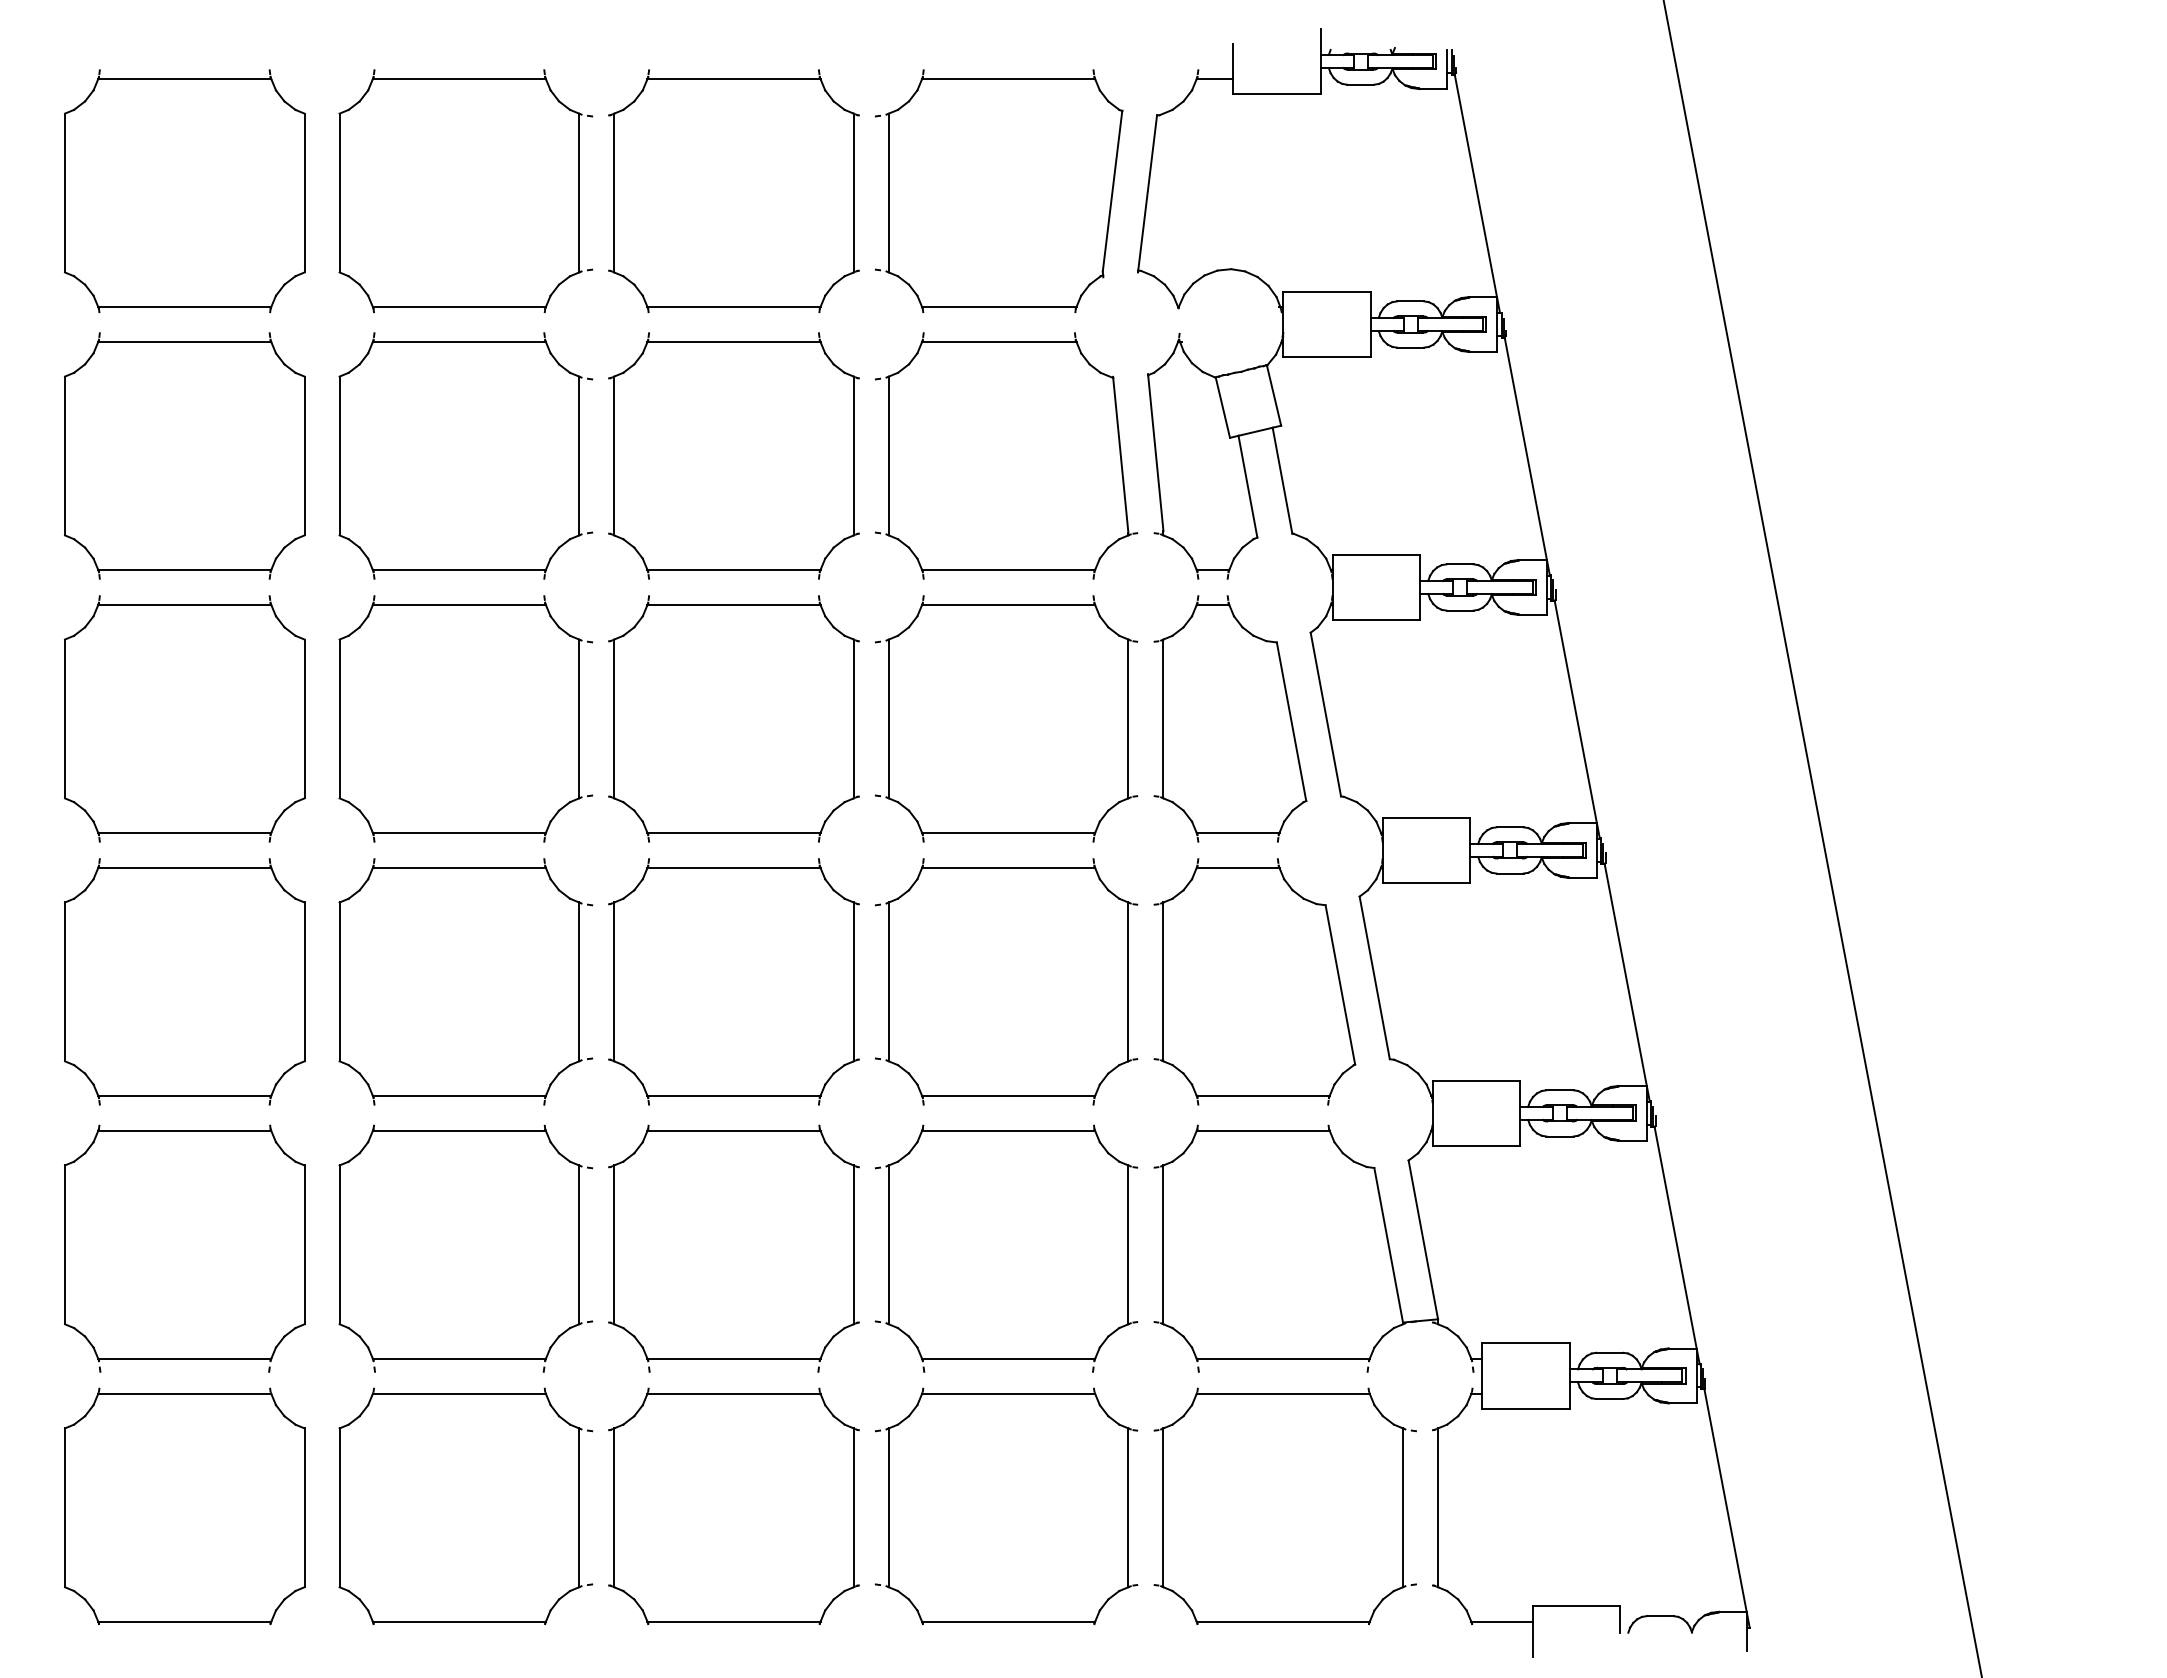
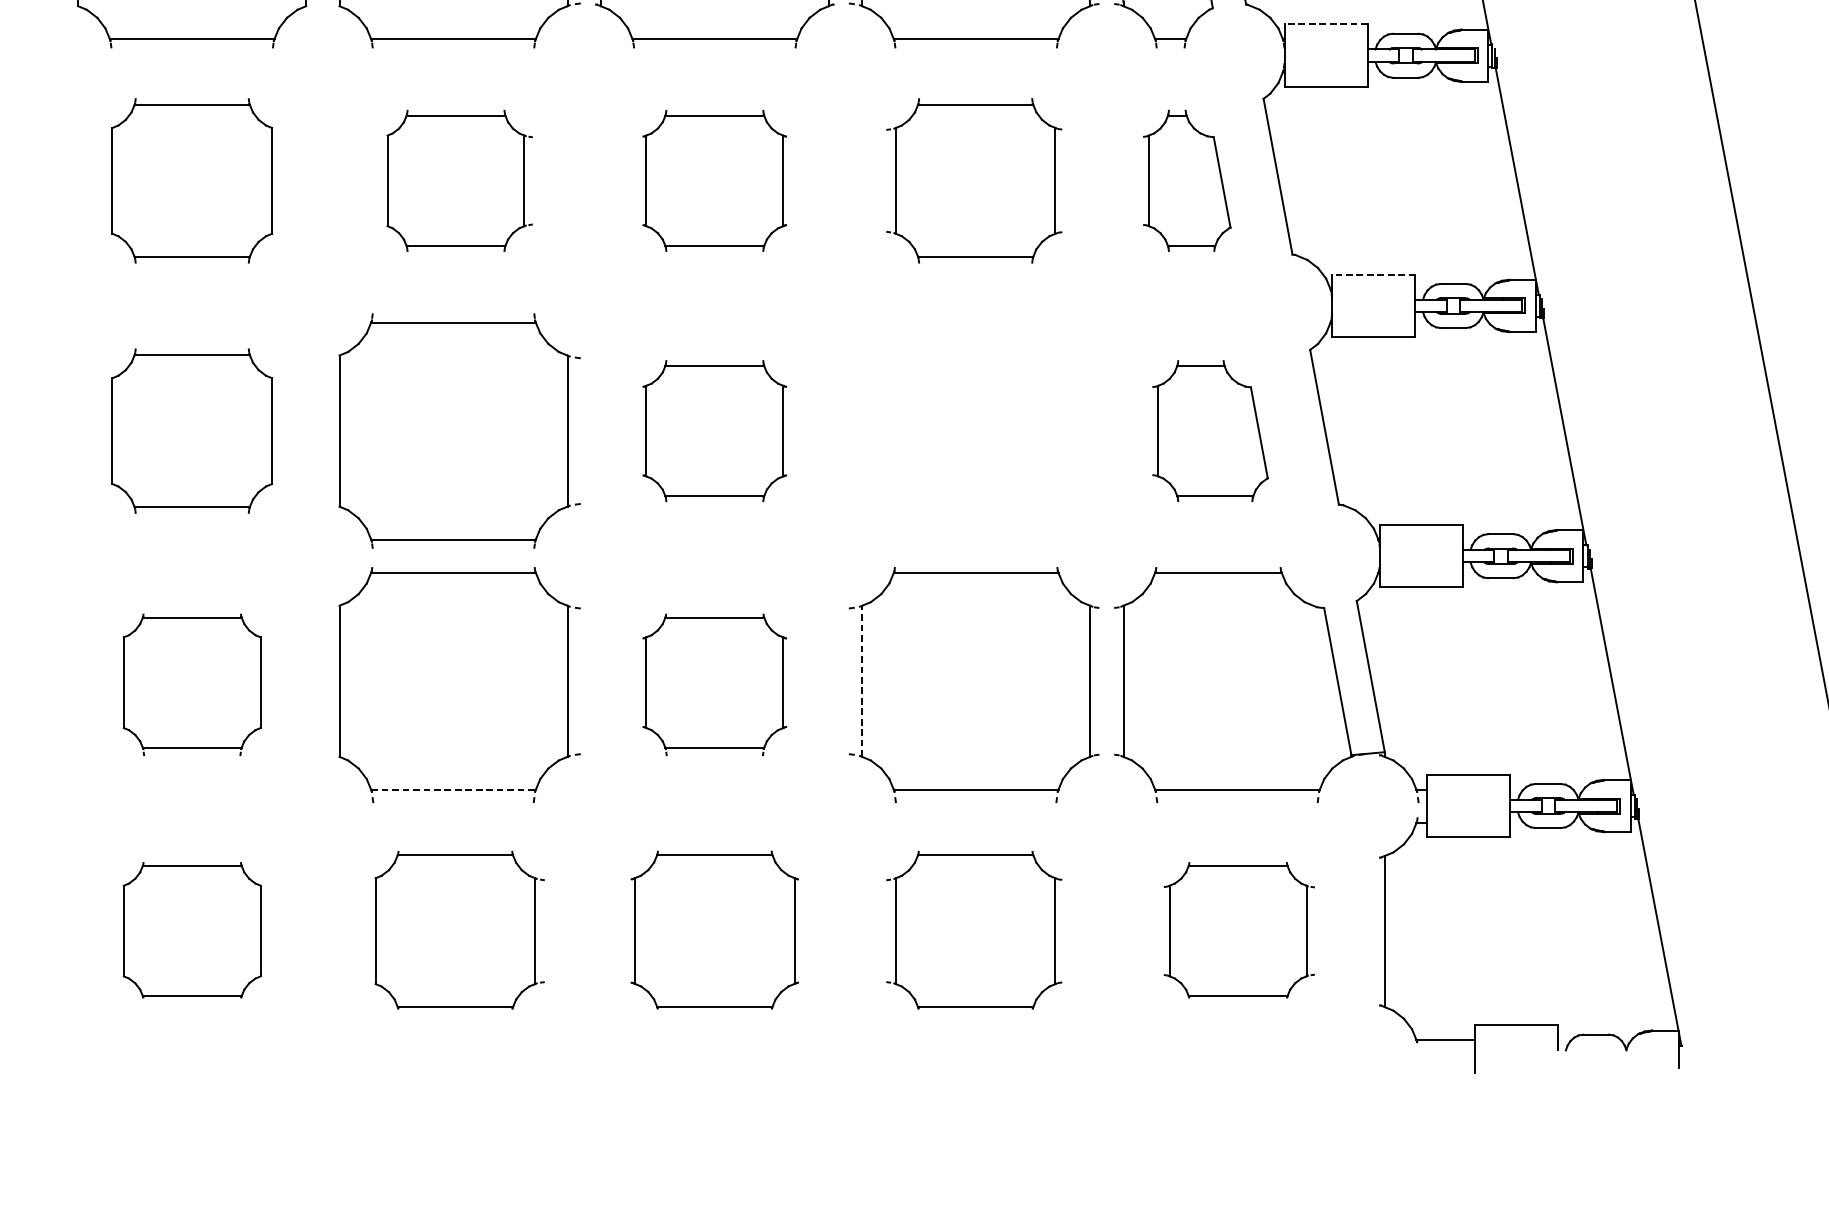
line: (1376, 554) -> (1326, 24), solid -> dashed
part: (184, 718) -> (191, 180), size x0.7
part: (465, 718) -> (459, 180), size x0.6
part: (733, 718) -> (714, 180), size x0.6
part: (1006, 718) -> (974, 180), size x0.7
part: (1230, 718) -> (1187, 180), size x0.6
line: (1426, 817) -> (1373, 274), solid -> dashed
part: (184, 981) -> (191, 430), size x0.7
part: (733, 981) -> (714, 430), size x0.6
part: (1006, 981) -> (974, 430), removed
part: (1254, 981) -> (1210, 430), size x0.6
line: (888, 1244) -> (861, 680), solid -> dashed
part: (184, 1248) -> (191, 684), size x0.6
part: (733, 1248) -> (714, 684), size x0.6
line: (459, 1358) -> (453, 789), solid -> dashed
part: (733, 1505) -> (714, 929), size x0.7
part: (184, 1506) -> (191, 930), size x0.6
part: (465, 1506) -> (459, 930), size x0.7
part: (1006, 1506) -> (974, 930), size x0.7
part: (1284, 1506) -> (1238, 930), size x0.6

